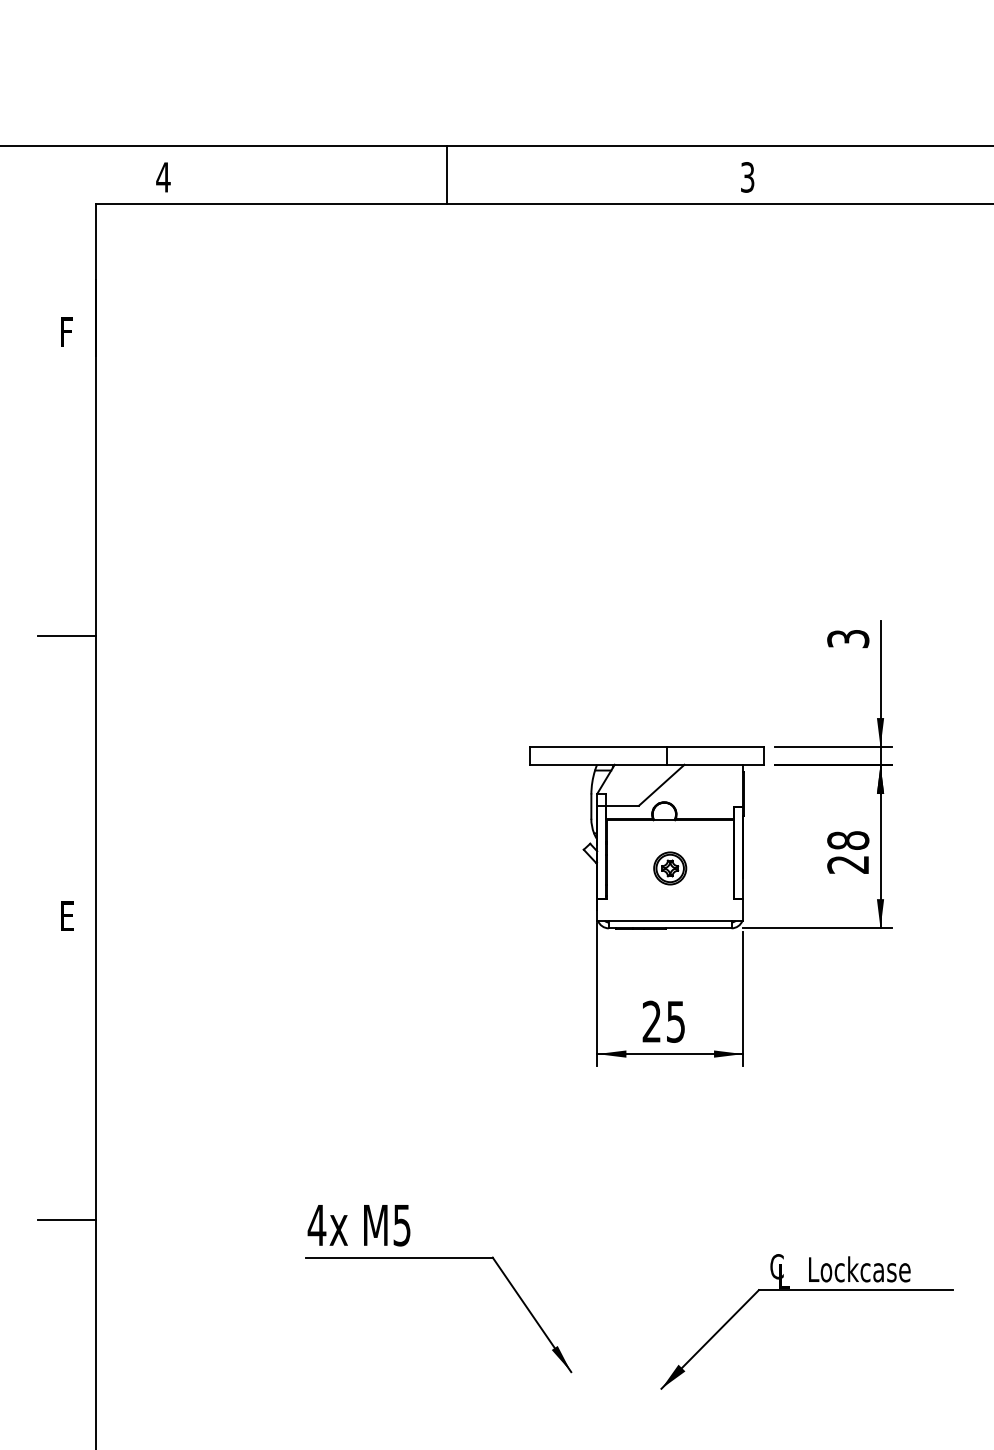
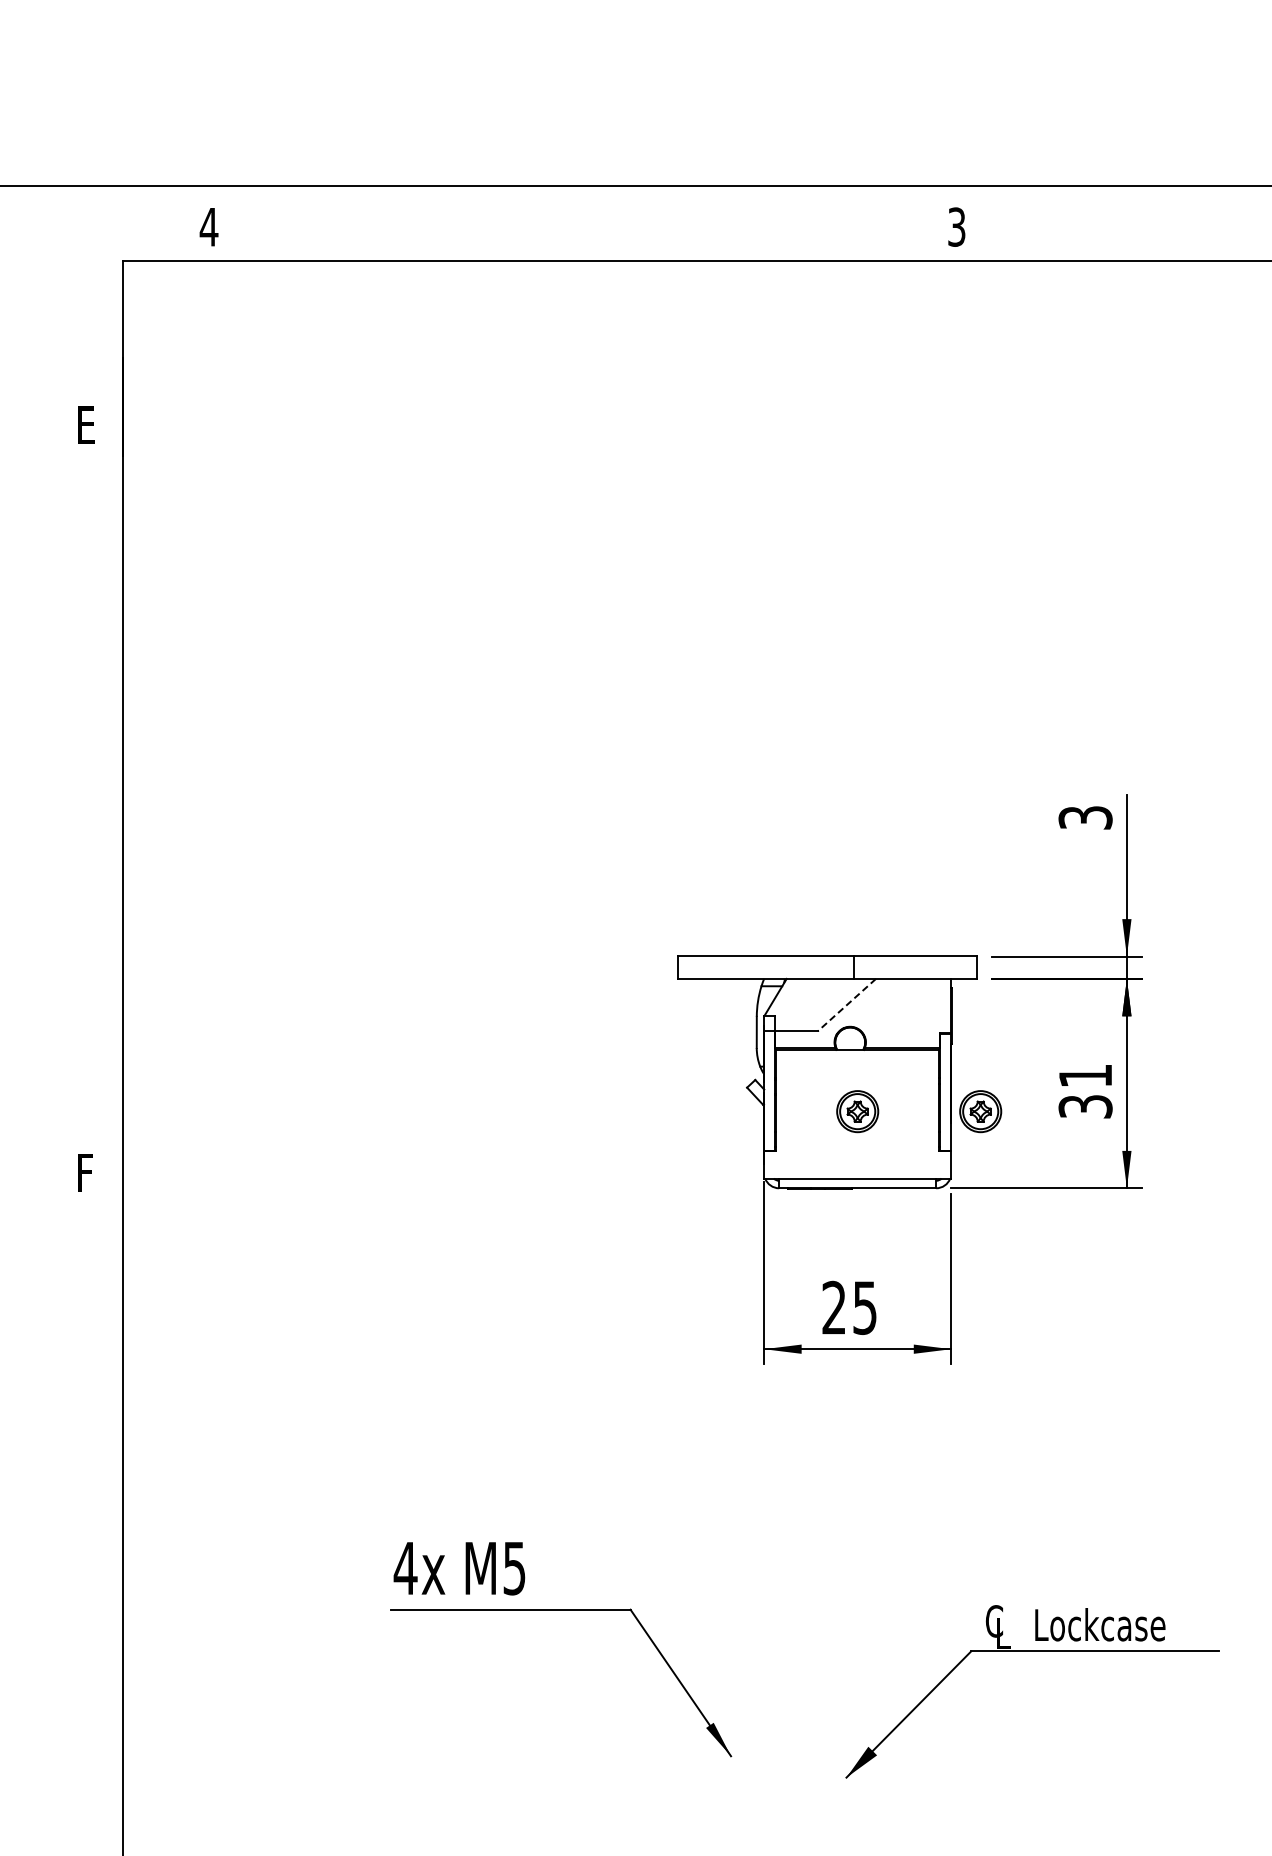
line: (446, 174) -> (571, 223), removed
text: (69, 331) -> (88, 424), F -> E
line: (66, 636) -> (85, 814), removed
line: (661, 785) -> (846, 1005), solid -> dashed
text: (848, 851) -> (1085, 1090), 28 -> 31
part: (766, 868) -> (980, 1111), added
text: (69, 916) -> (88, 1172), E -> F
line: (66, 1220) -> (85, 1562), removed

